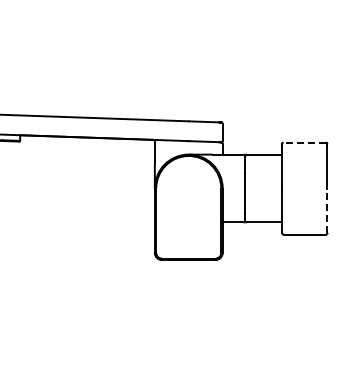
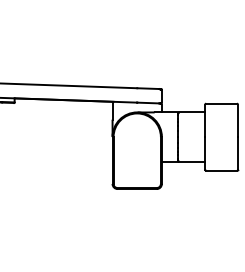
line: (304, 142) -> (221, 103), dashed -> solid
line: (327, 210) -> (238, 153), dashed -> solid

